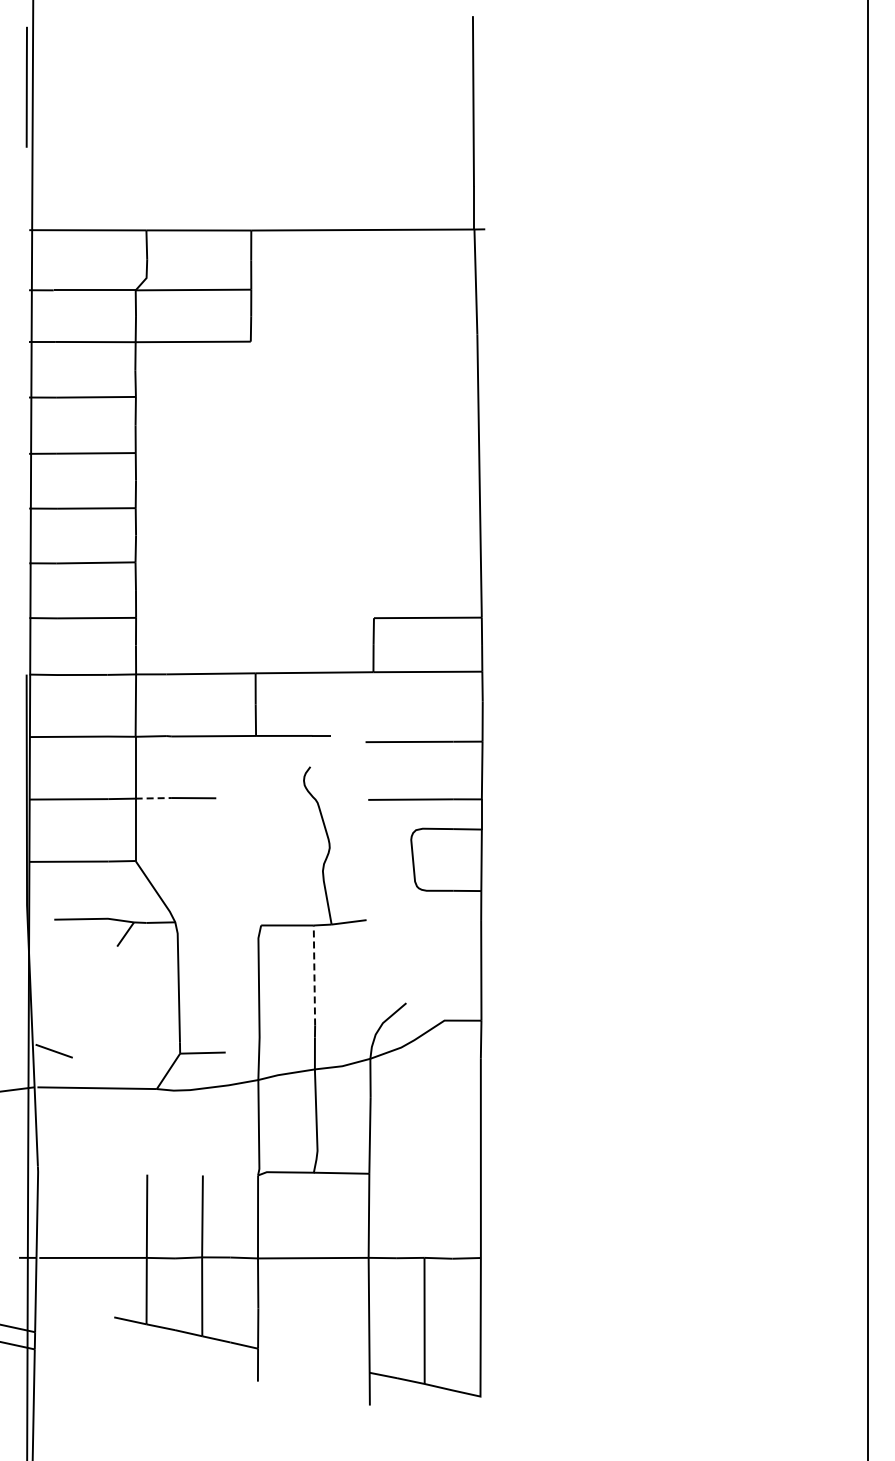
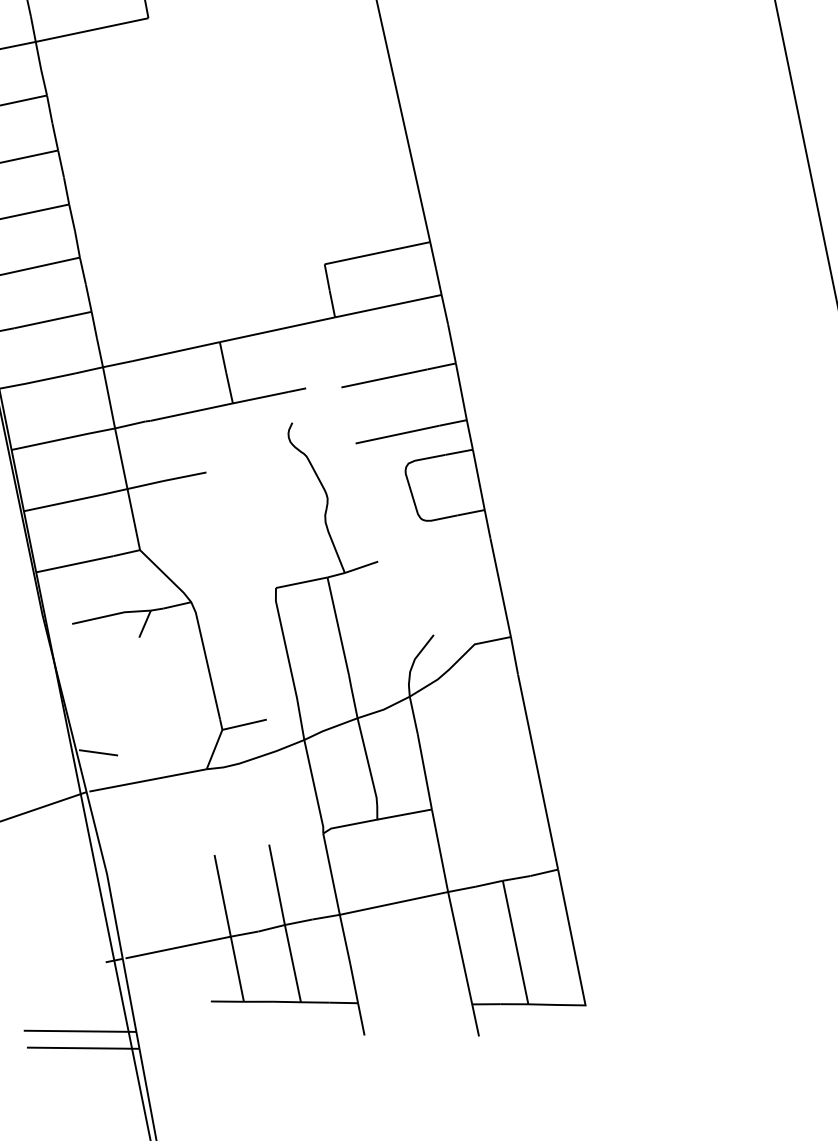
line: (154, 798) -> (145, 485), dashed -> solid
line: (314, 975) -> (338, 626), dashed -> solid

